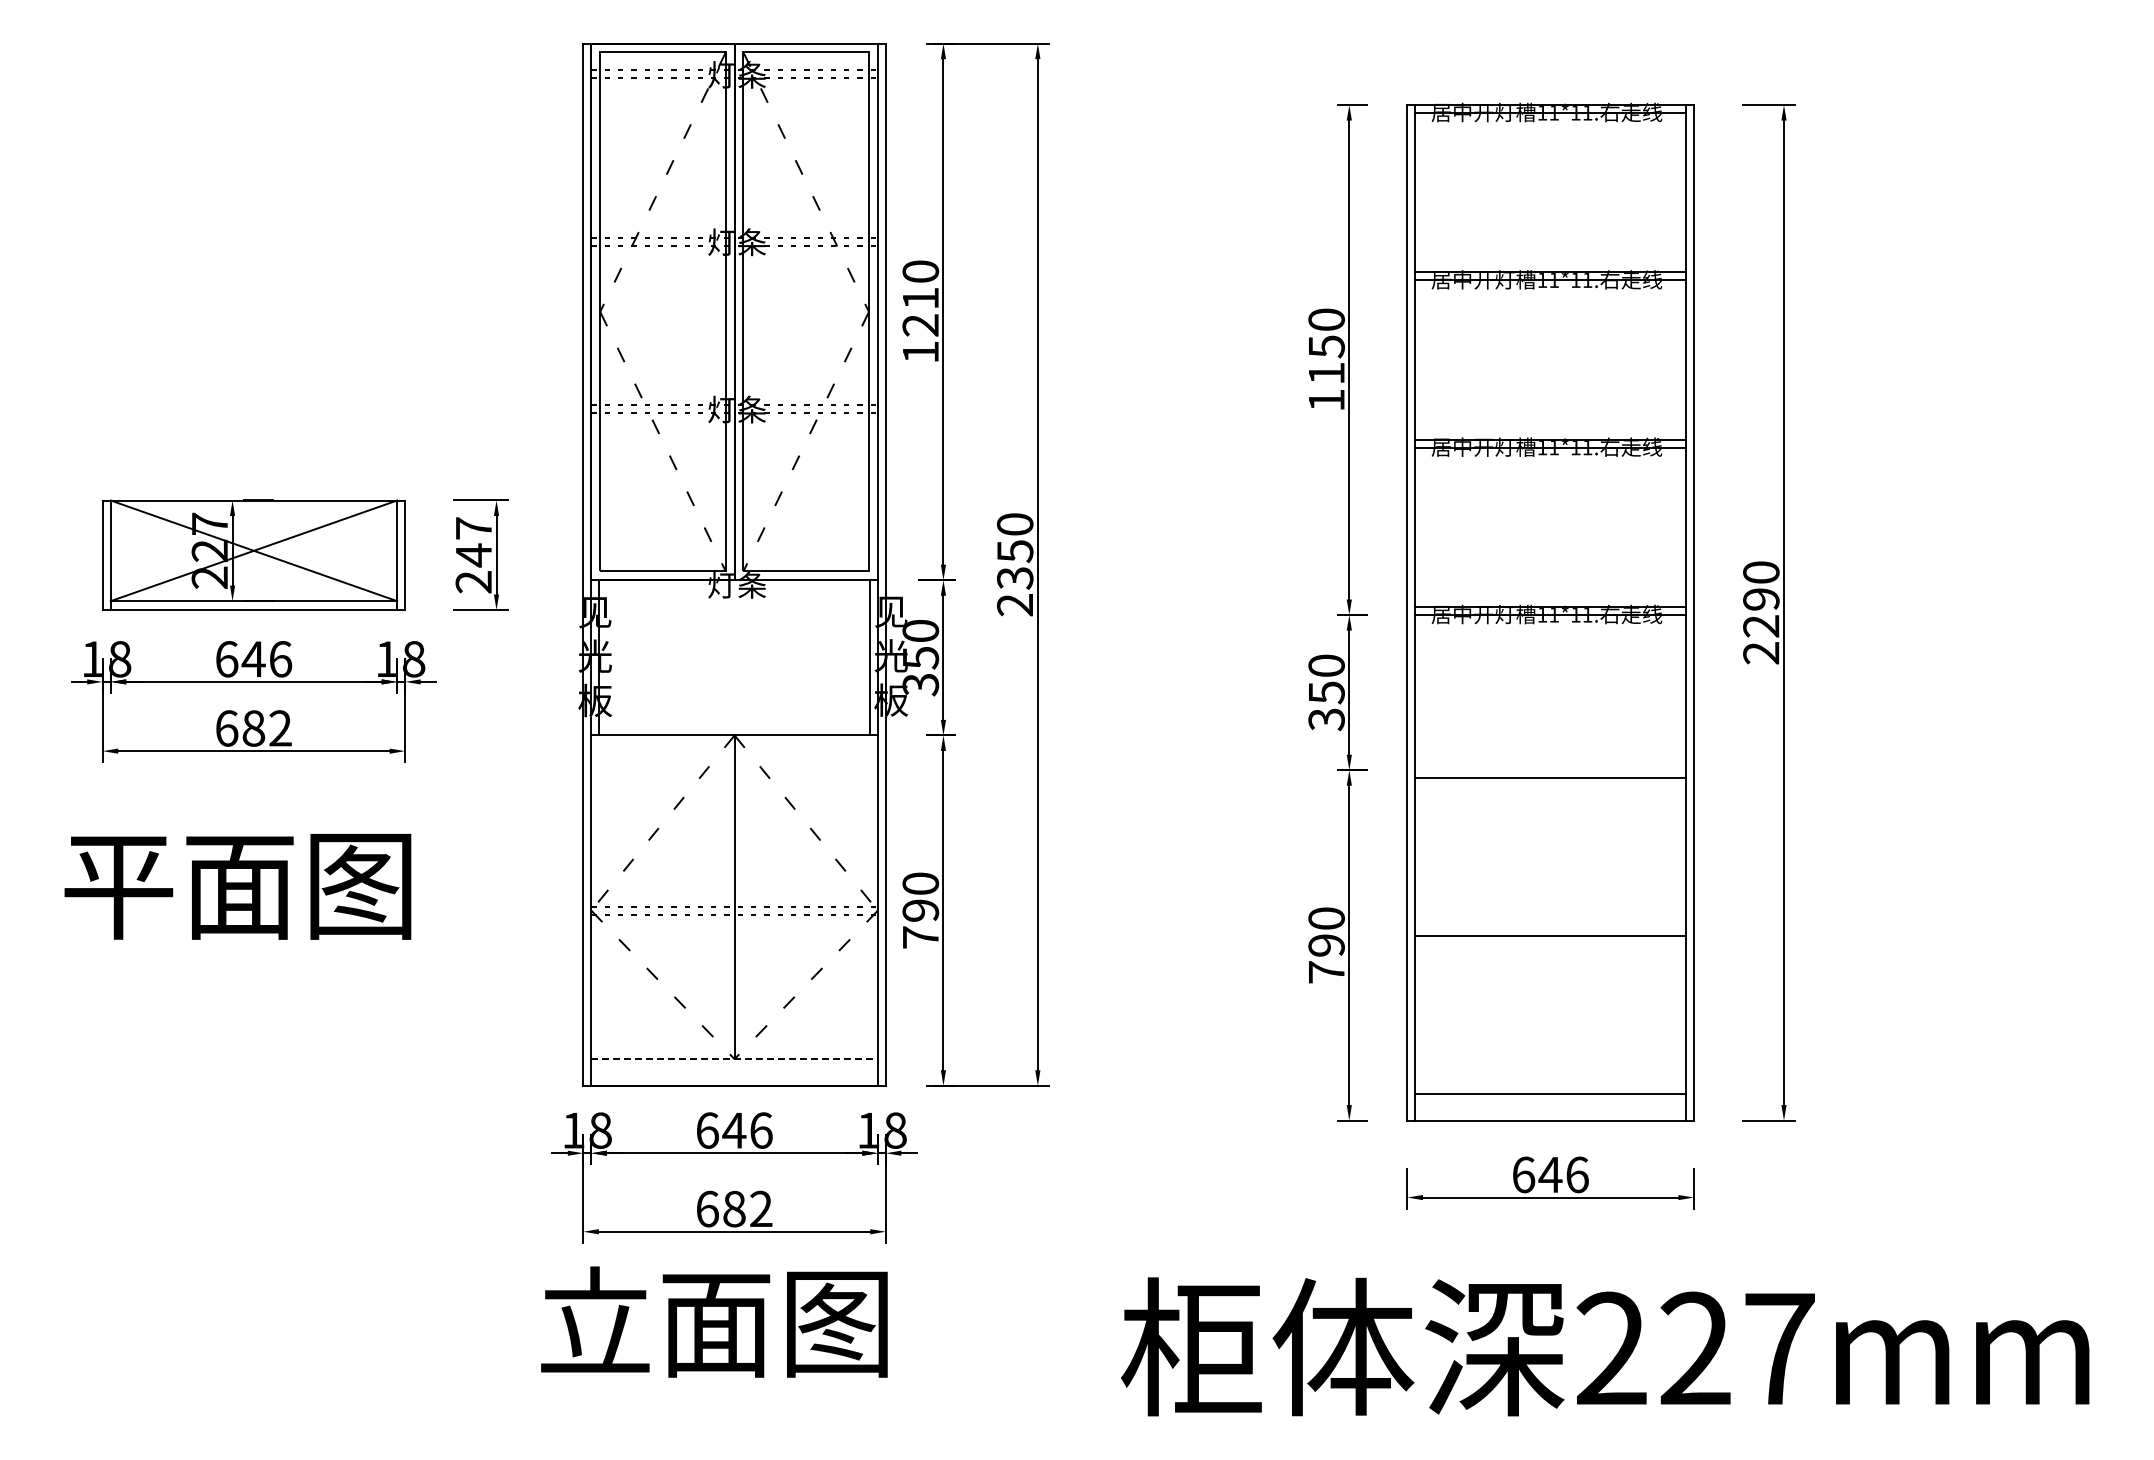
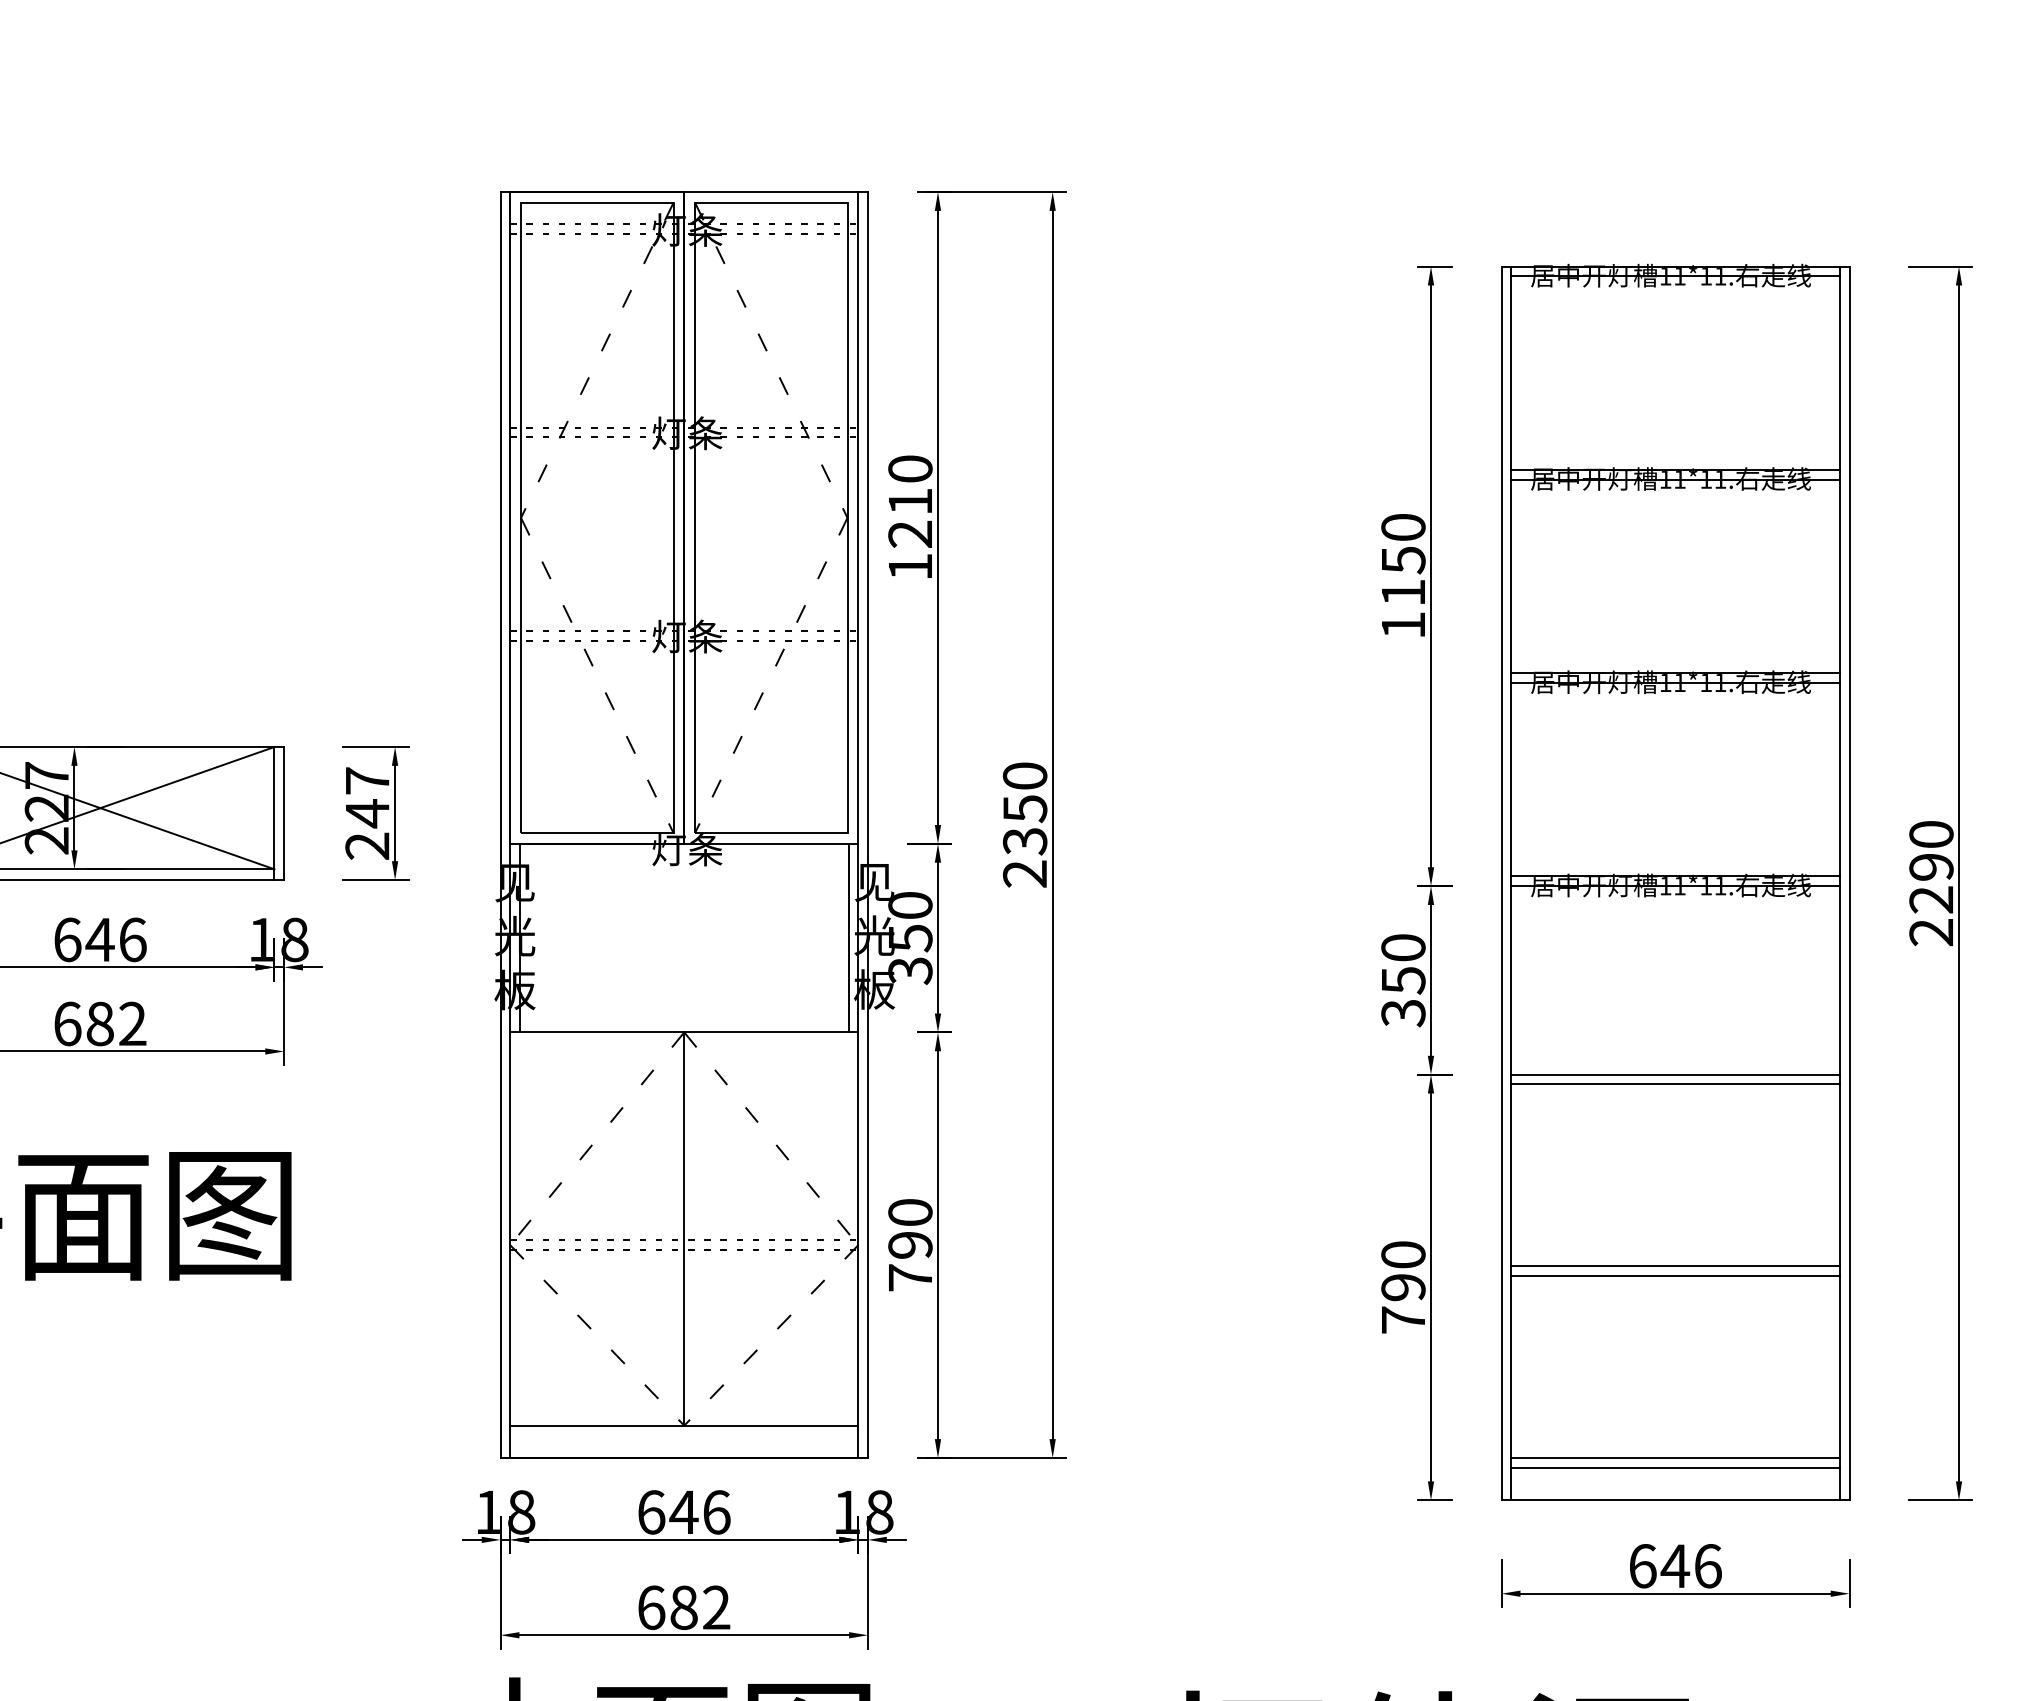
line: (1550, 770) -> (1675, 1074), added
line: (1550, 928) -> (1675, 1266), added
line: (735, 1059) -> (685, 1426), dashed -> solid
line: (1550, 1086) -> (1675, 1458), added

